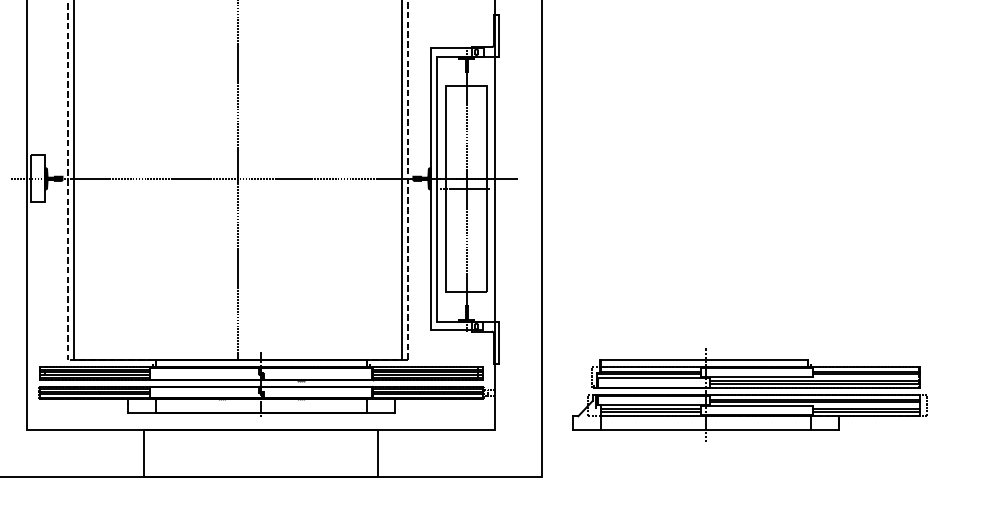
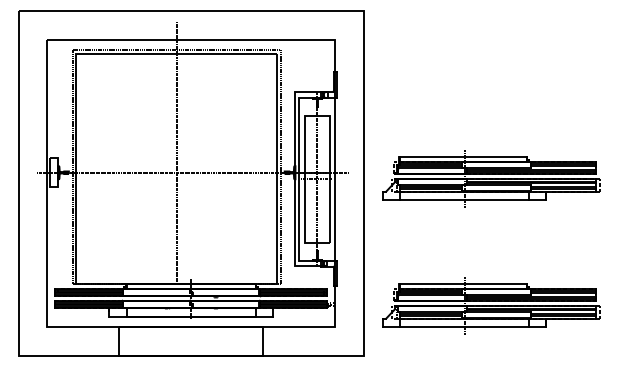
part: (749, 188) -> (491, 178), added

